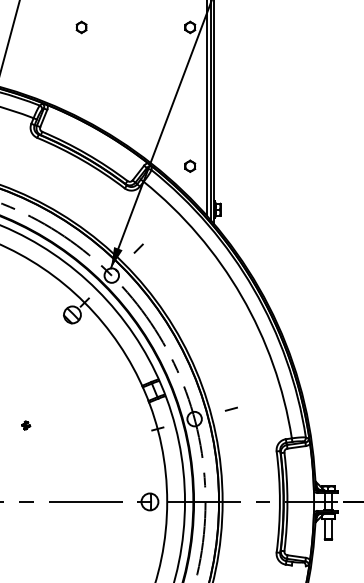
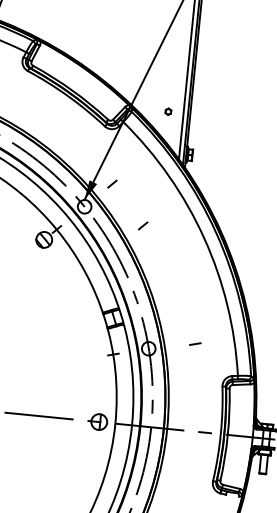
part: (190, 165) -> (168, 111), size x0.6
line: (175, 289) -> (142, 225), added
line: (230, 408) -> (194, 343), moved

